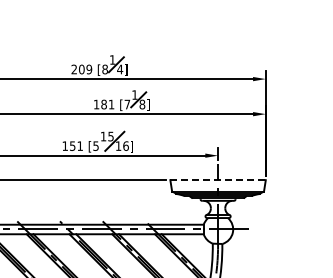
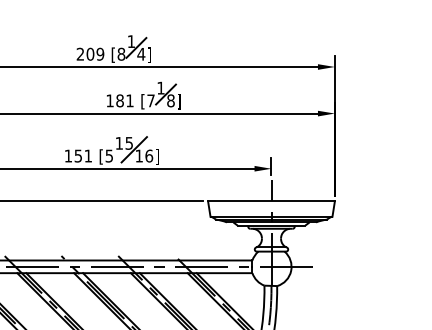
line: (218, 180) -> (272, 201), dashed -> solid

